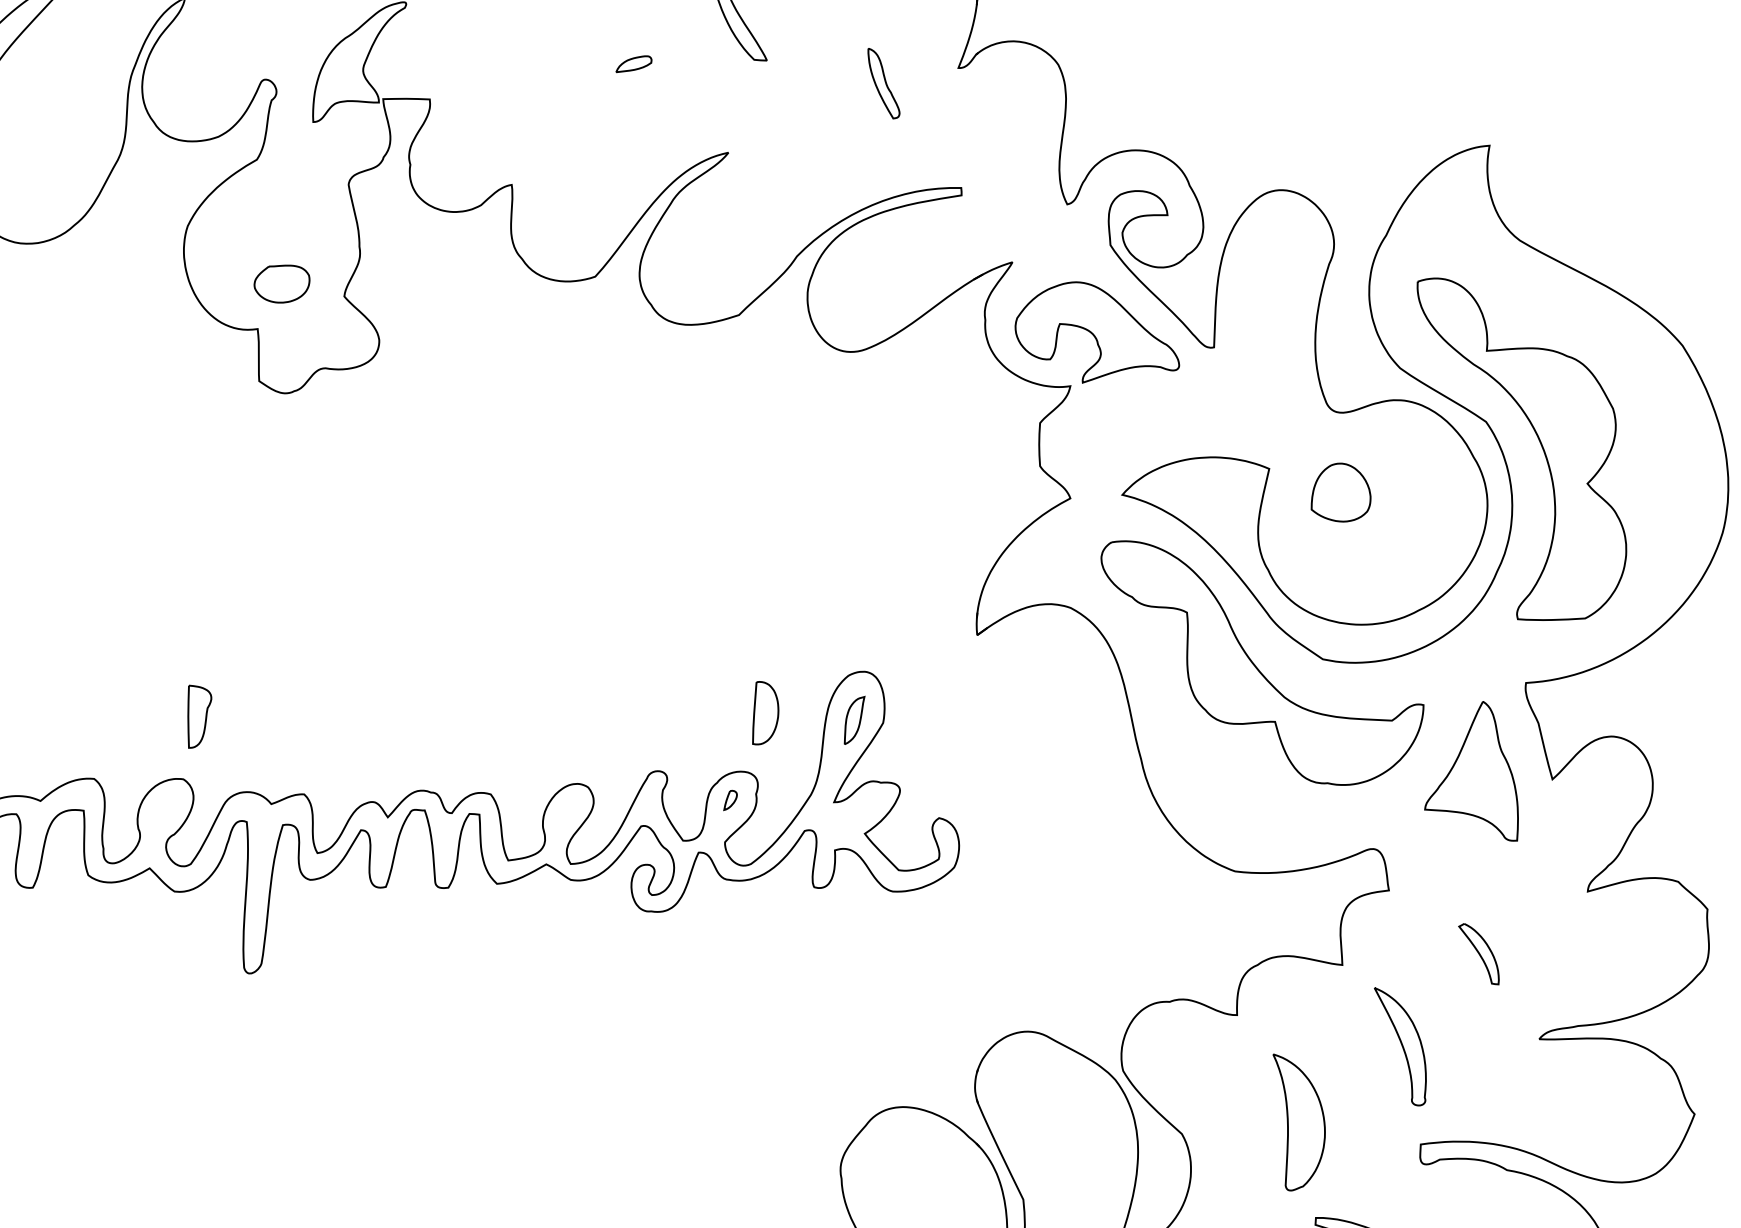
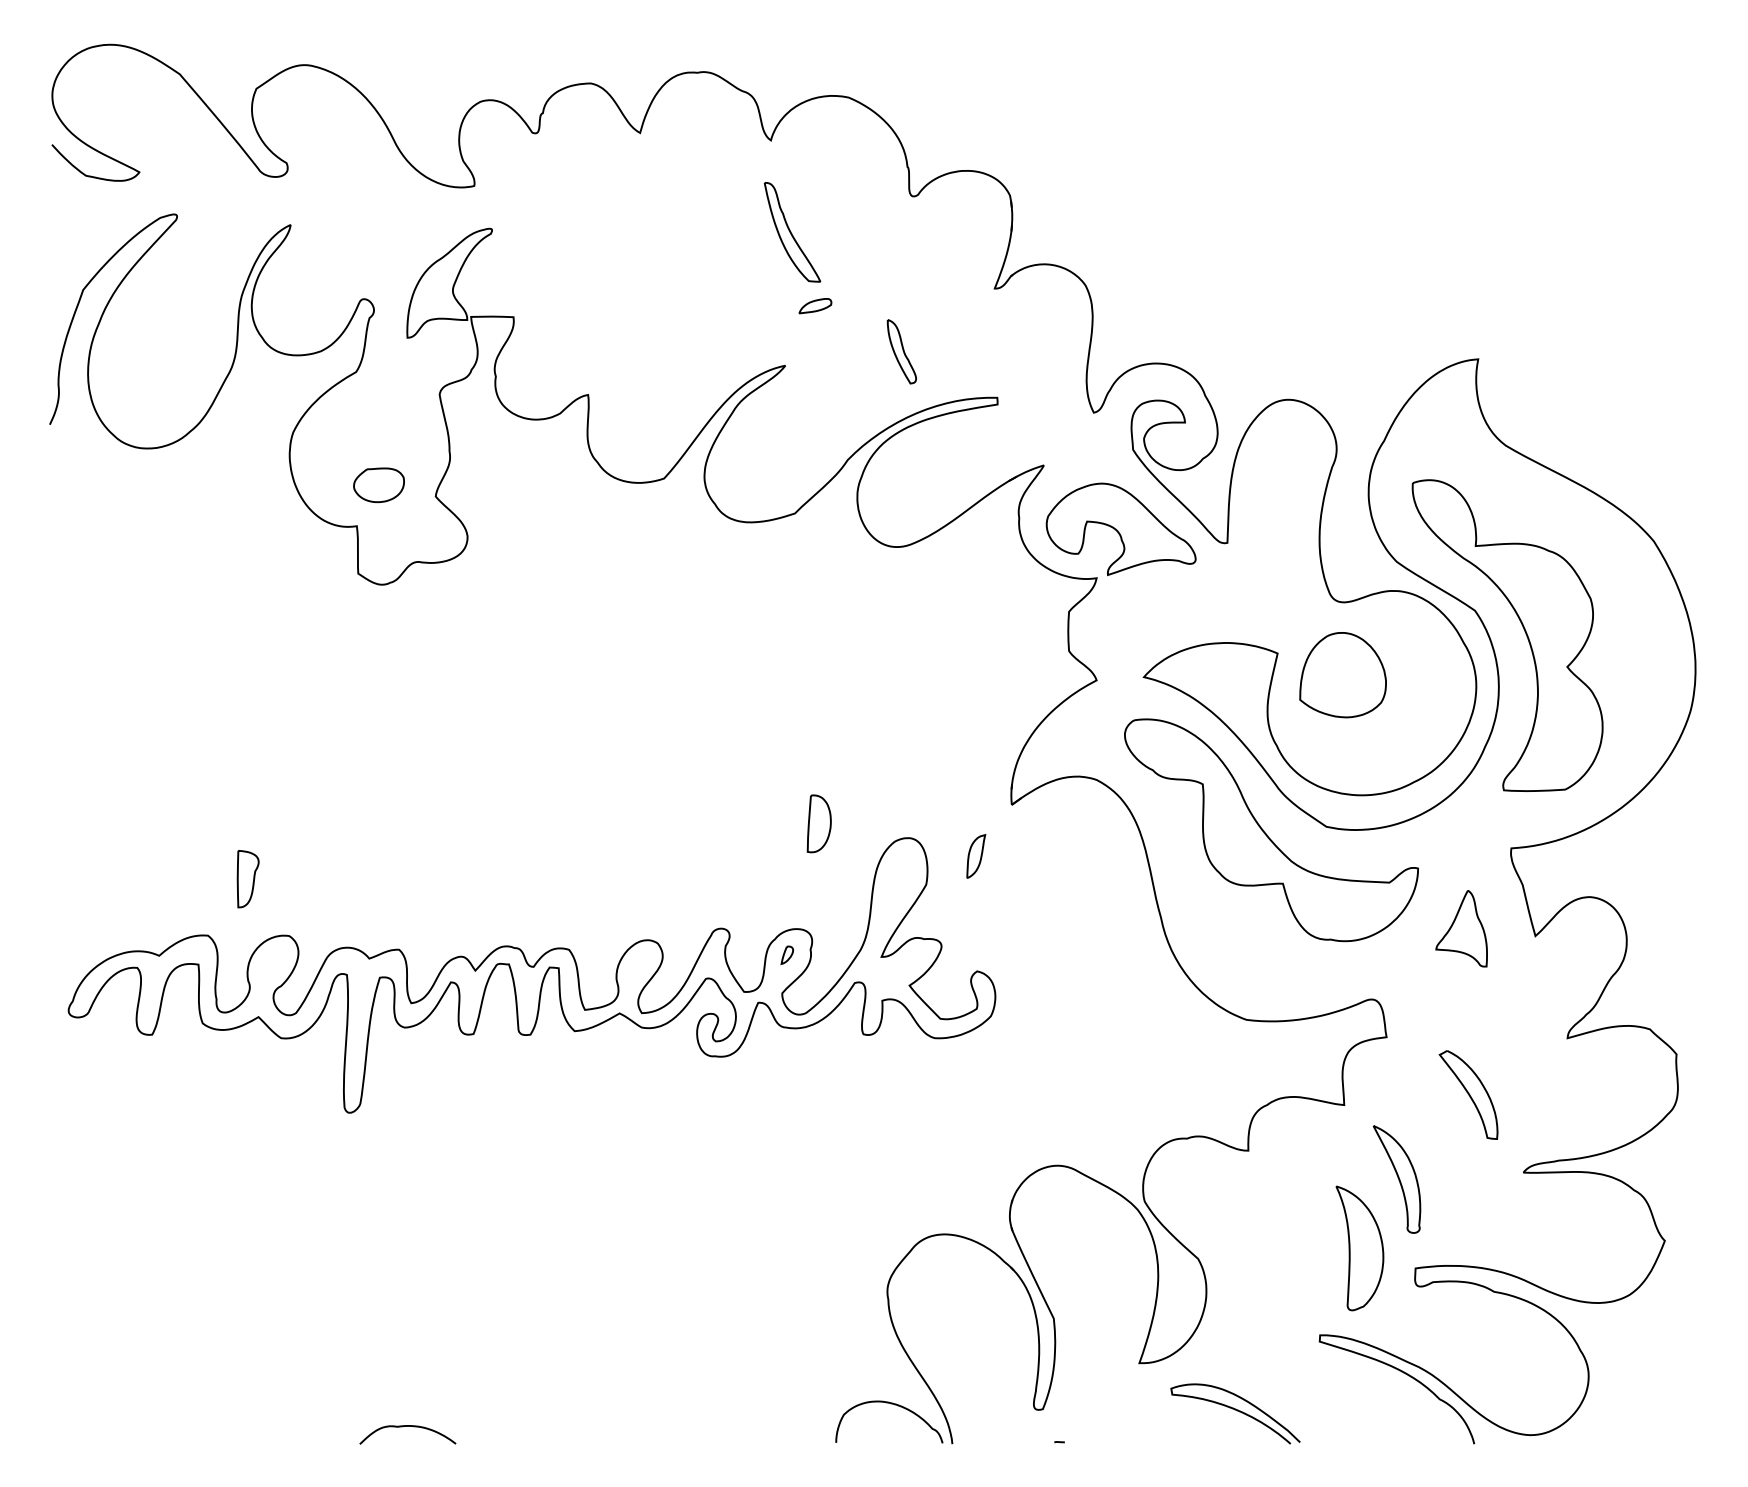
part: (634, 64) -> (815, 306), moved
part: (883, 83) -> (901, 351), moved
part: (1340, 491) -> (1342, 674), size x1.6
part: (764, 712) -> (818, 823), moved
part: (199, 717) -> (247, 879), moved
part: (854, 720) -> (976, 856), moved
part: (1471, 771) -> (1461, 928), size x0.6
part: (1478, 954) -> (1468, 1095), size x1.6
part: (1298, 1122) -> (1359, 1248), moved

